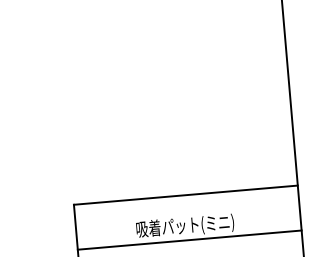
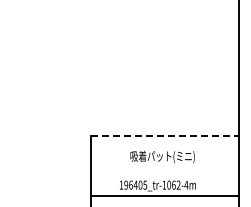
line: (186, 195) -> (165, 136), solid -> dashed
line: (189, 240) -> (164, 166), removed

